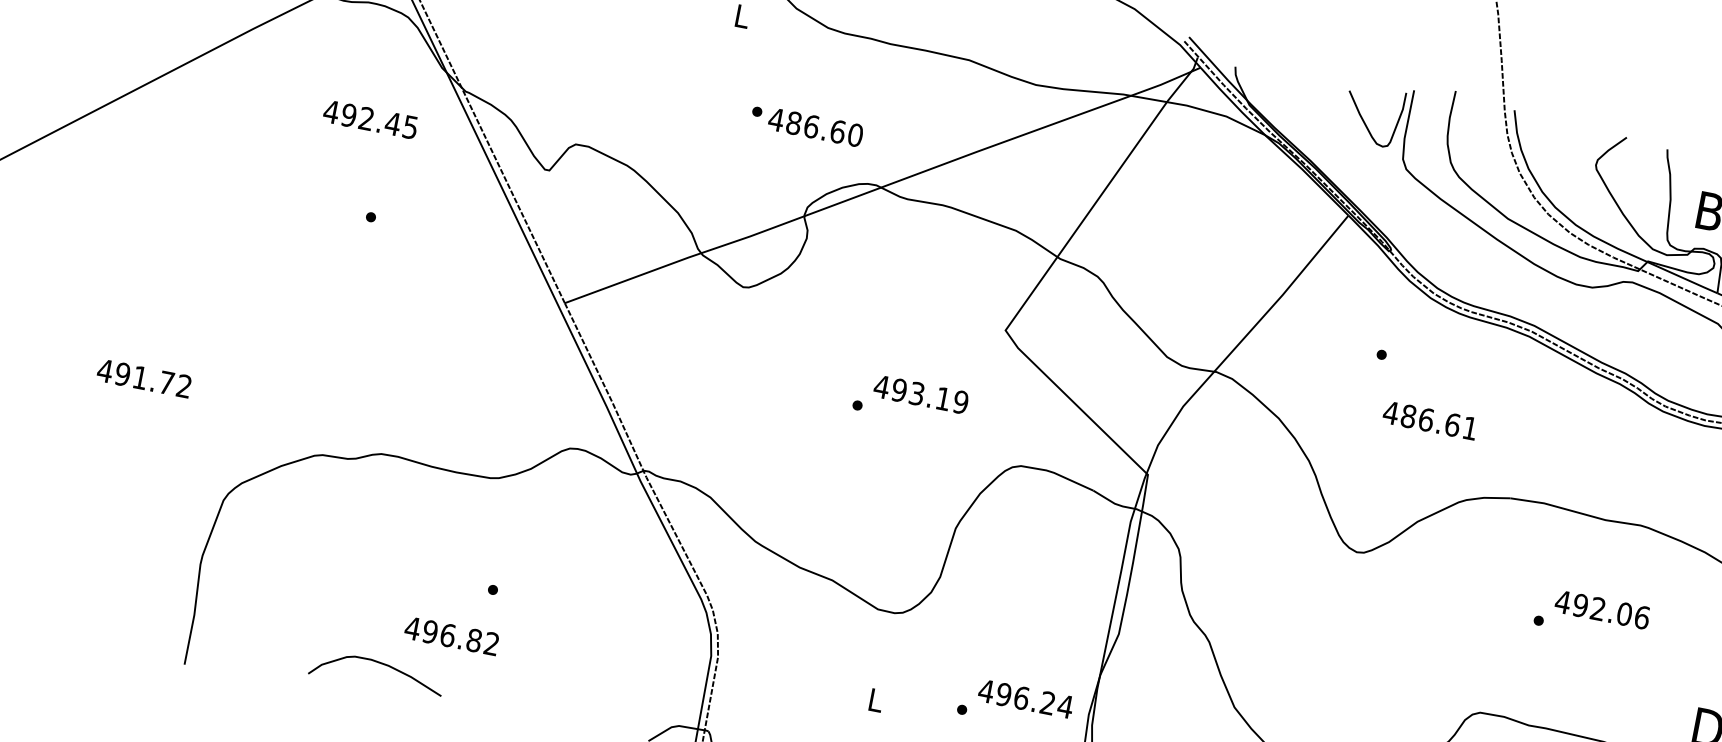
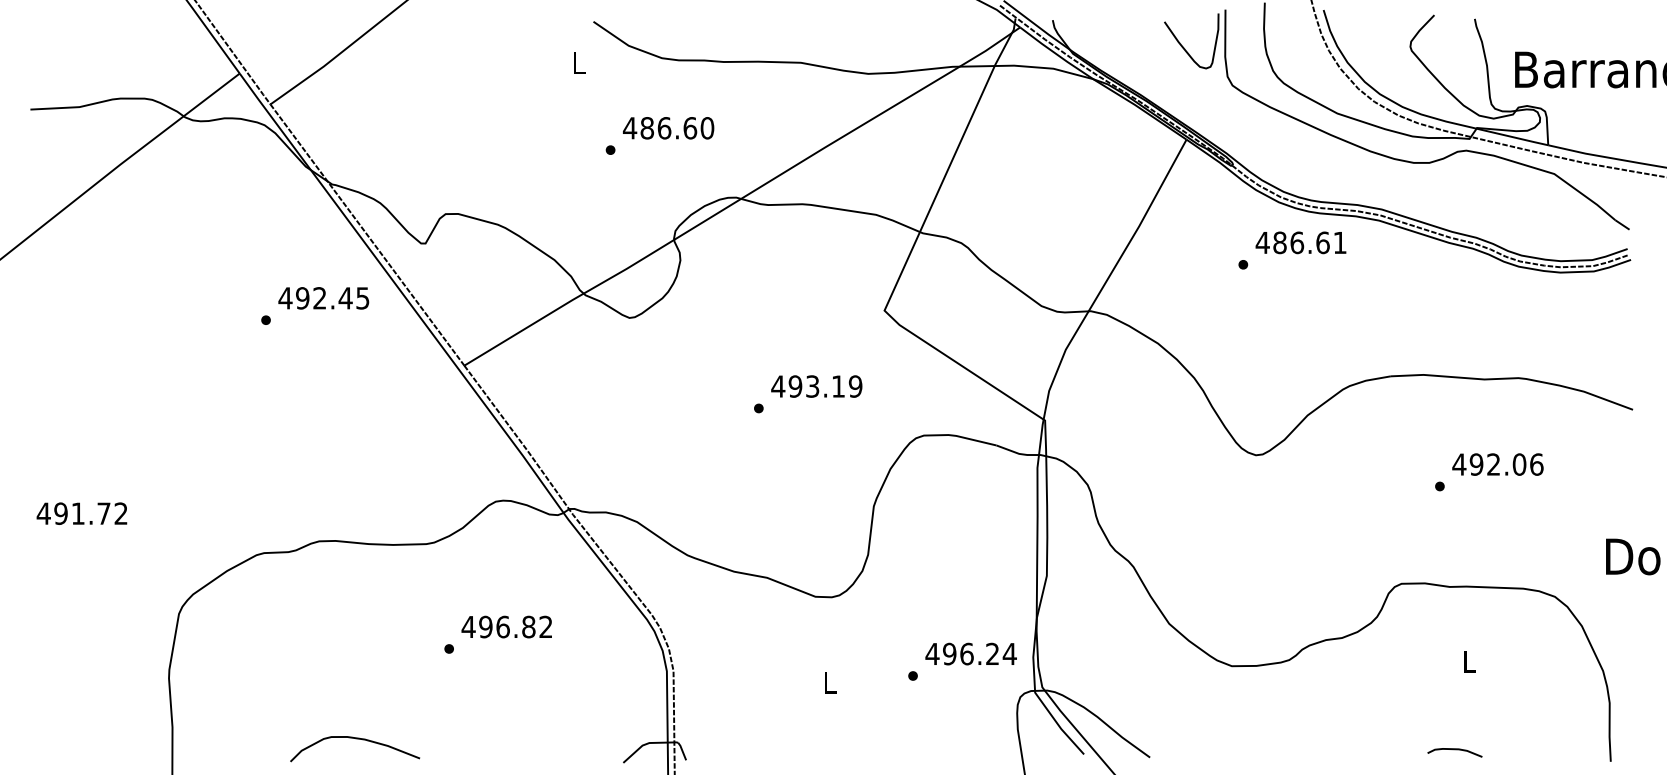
text: (370, 119) -> (323, 298), moved
text: (815, 127) -> (668, 128), moved
text: (1429, 420) -> (1300, 242), moved
text: (451, 635) -> (506, 626), moved

